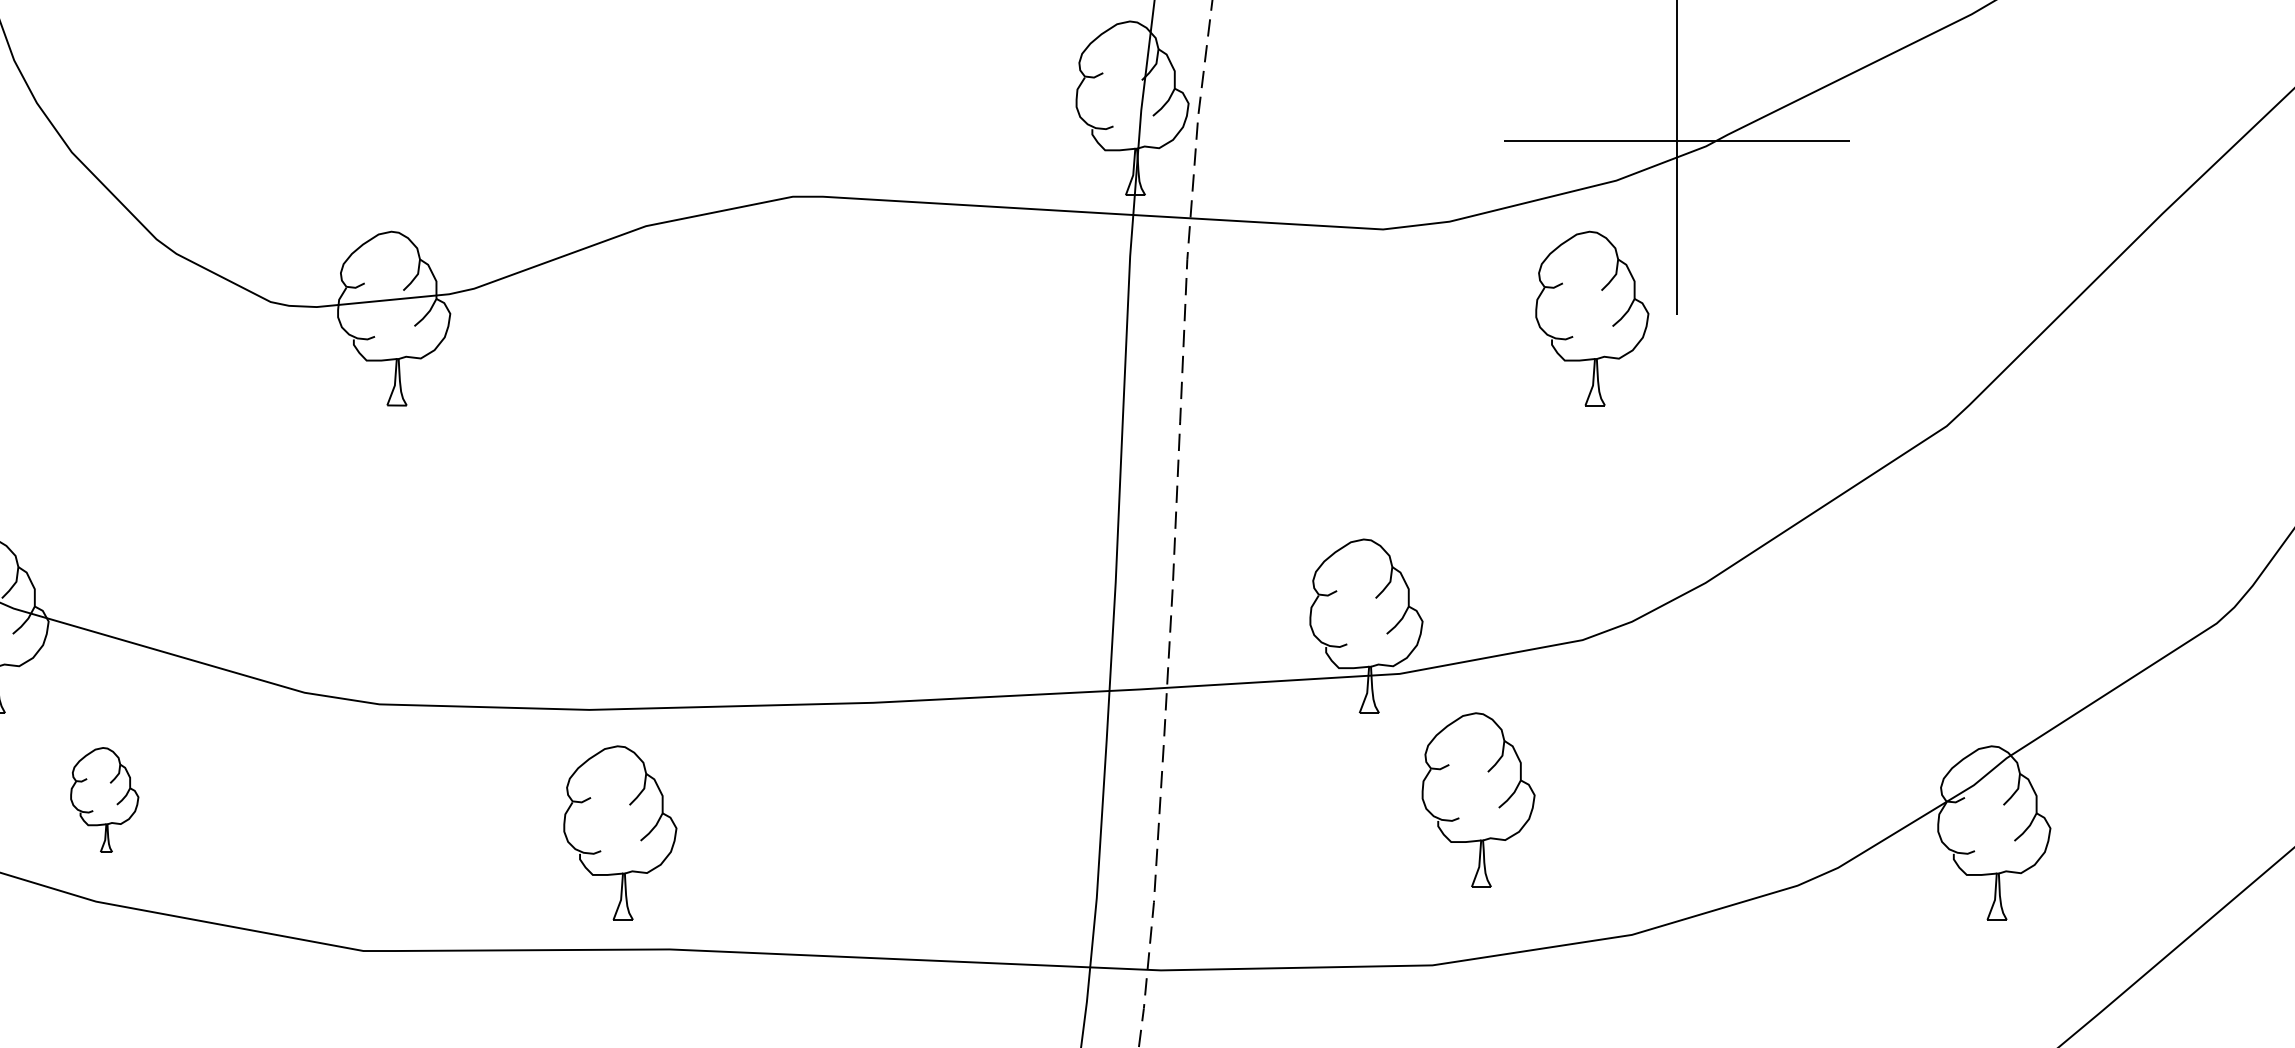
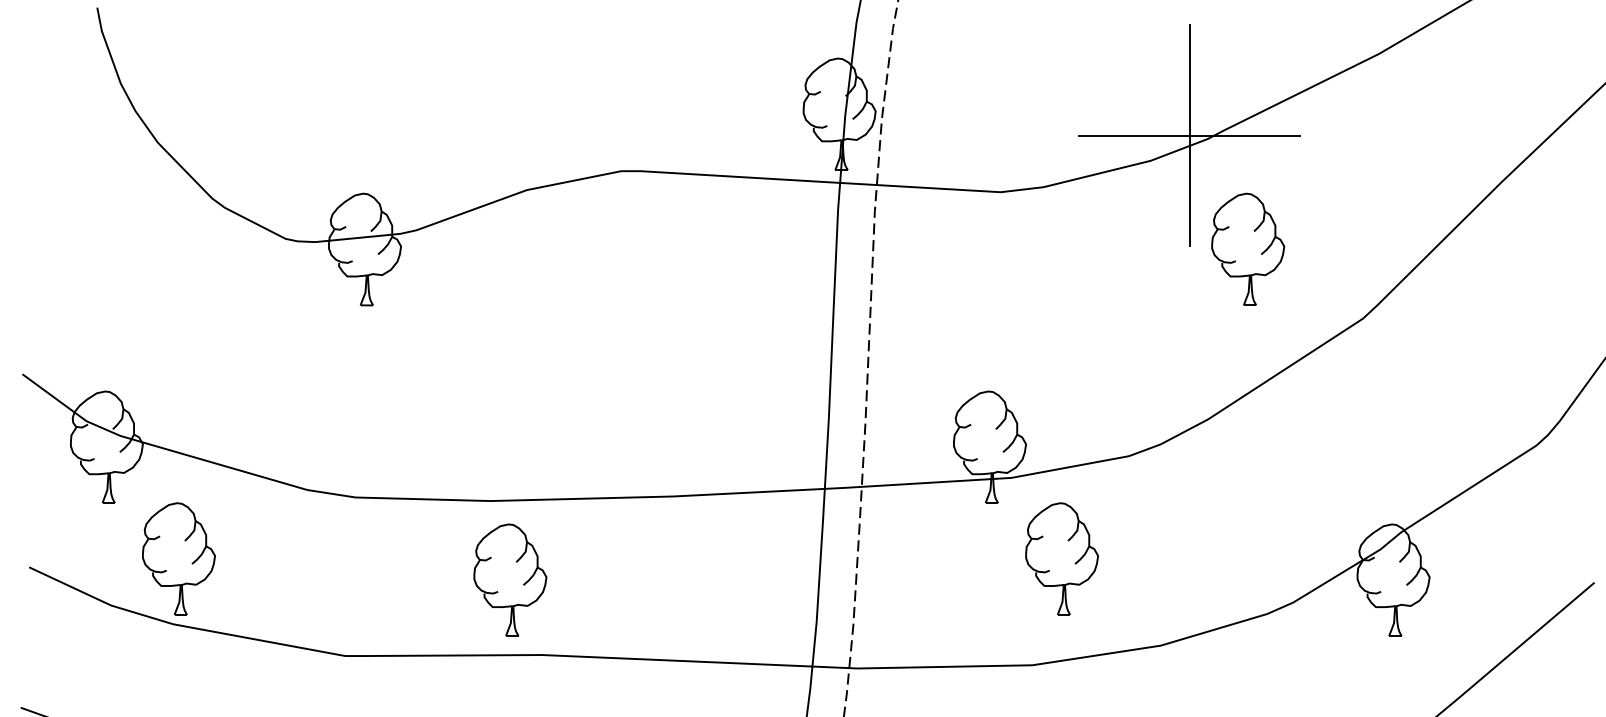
part: (1592, 317) -> (1248, 248), moved
part: (103, 799) -> (178, 558), size x1.67

